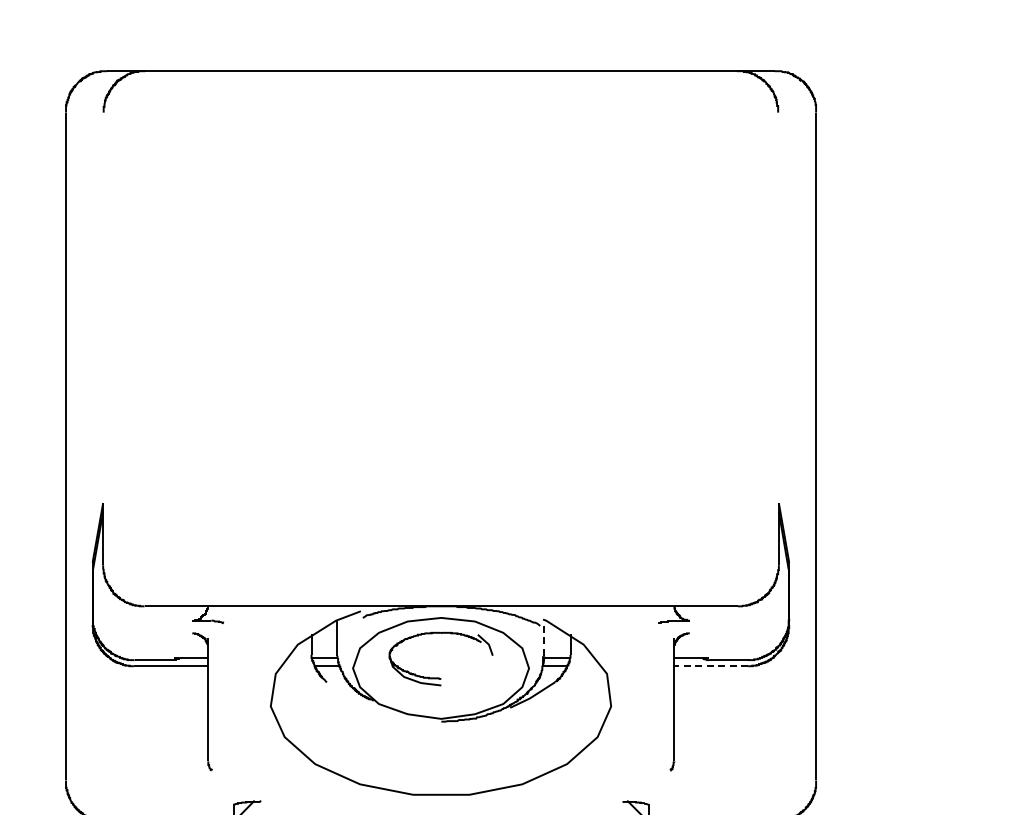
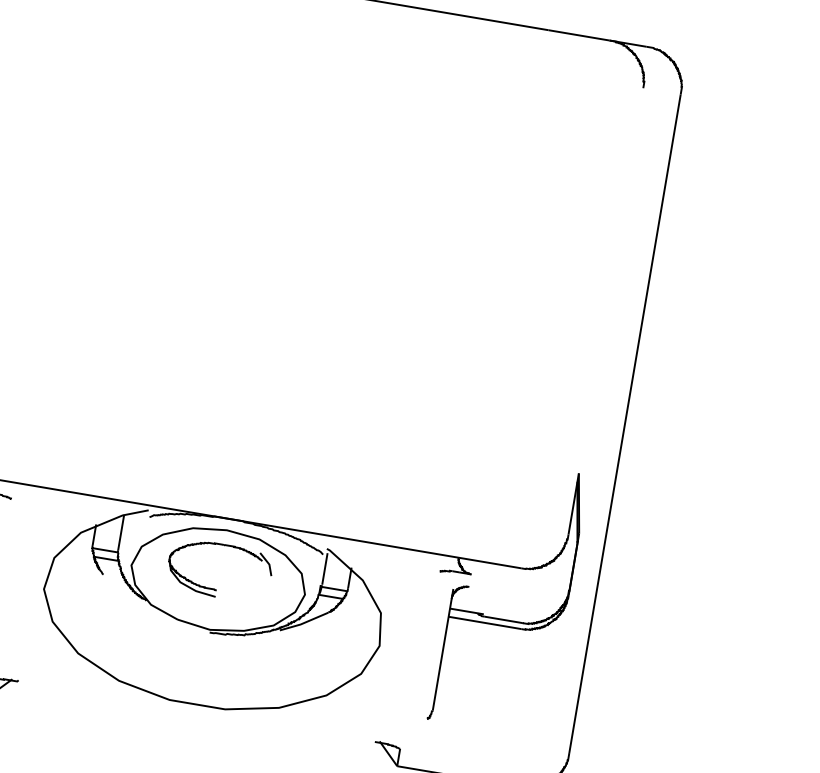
line: (544, 639) -> (325, 568), dashed -> solid
line: (711, 666) -> (485, 623), dashed -> solid

